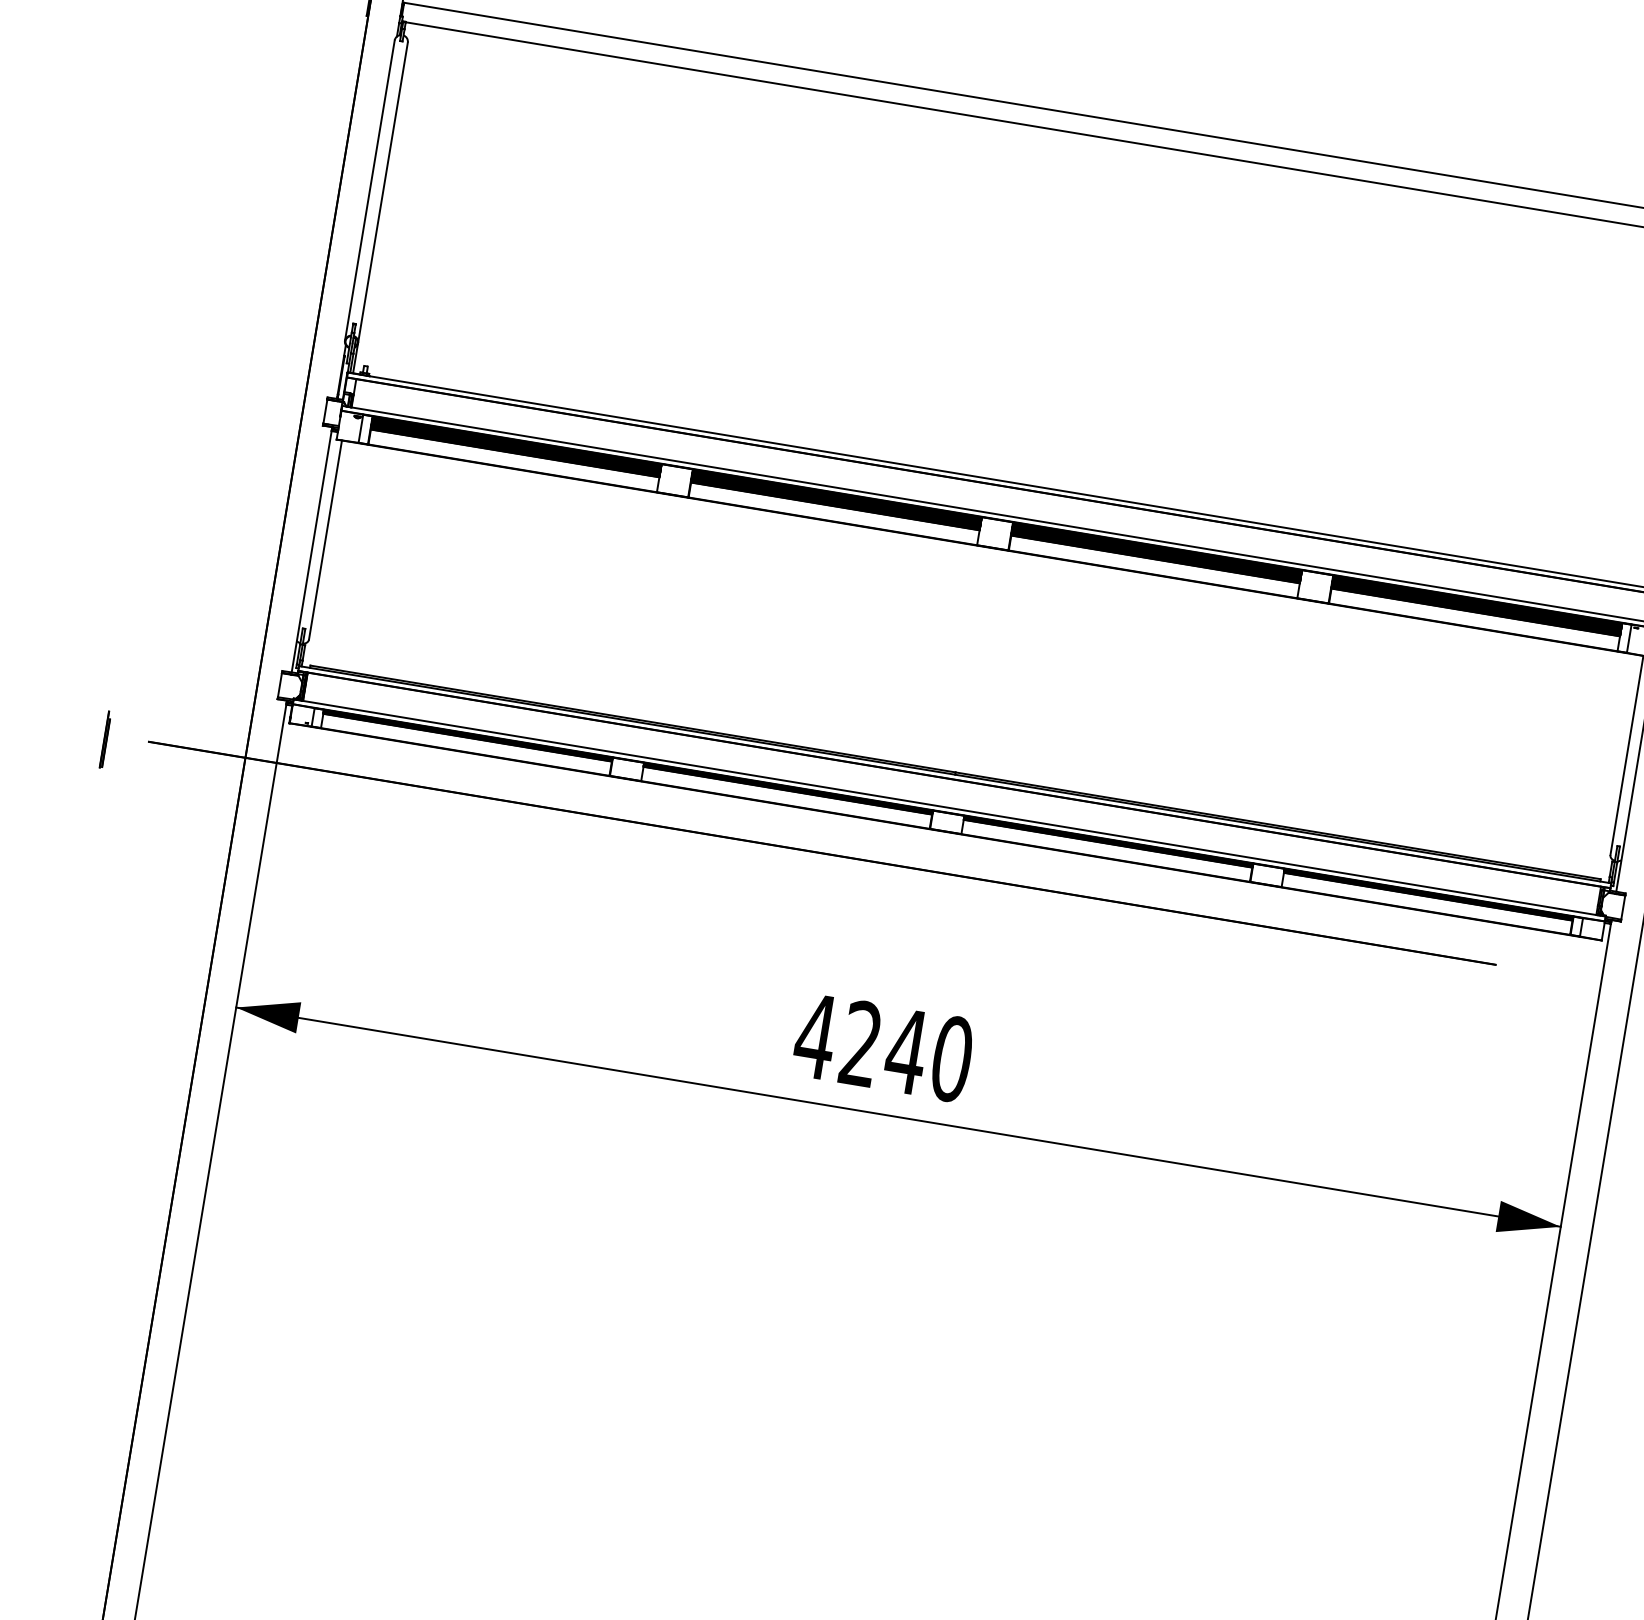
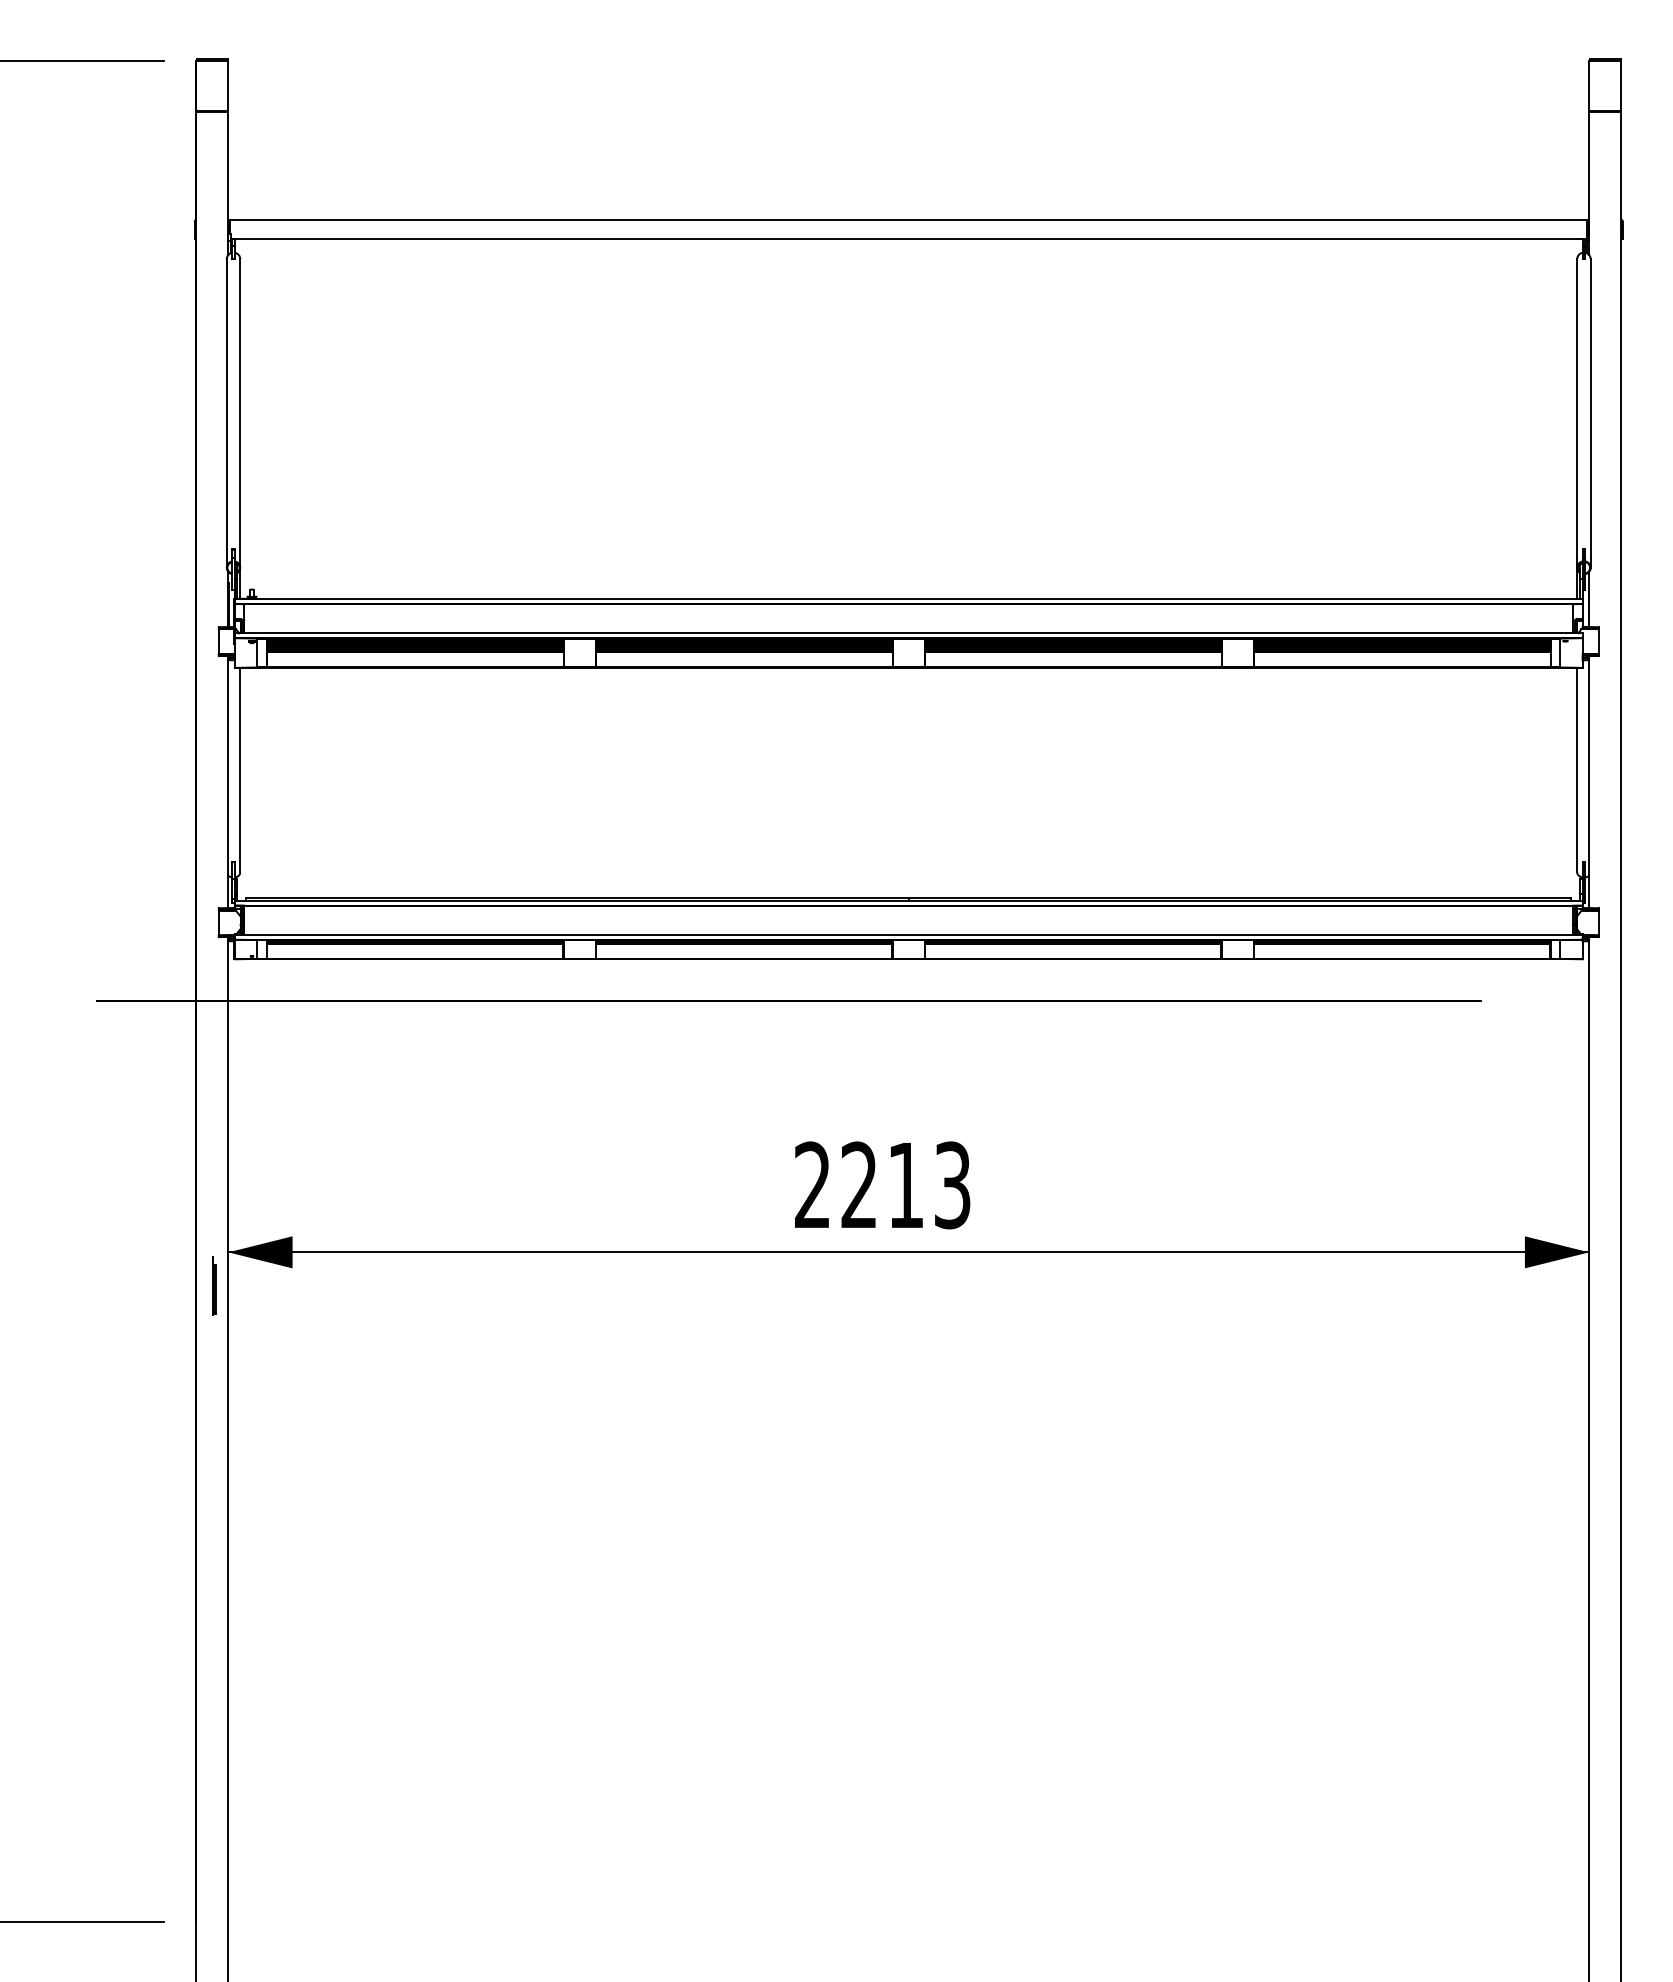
line: (105, 739) -> (214, 1285), moved
text: (883, 1047) -> (882, 1185), 4240 -> 2213

